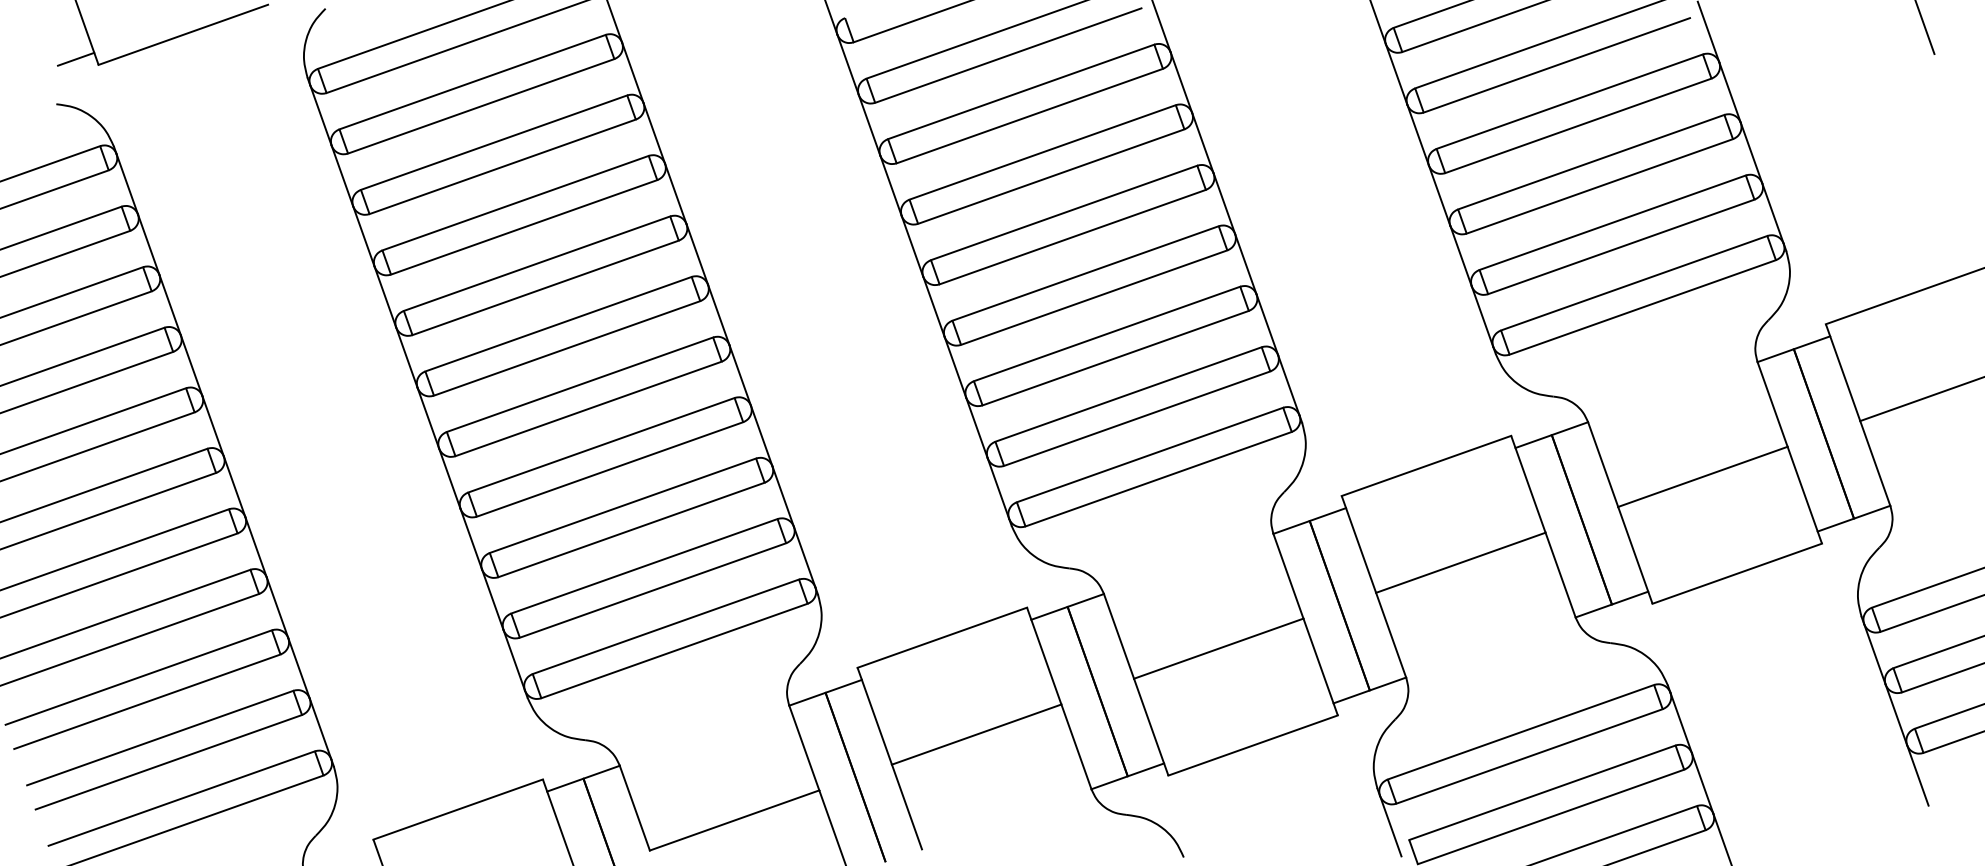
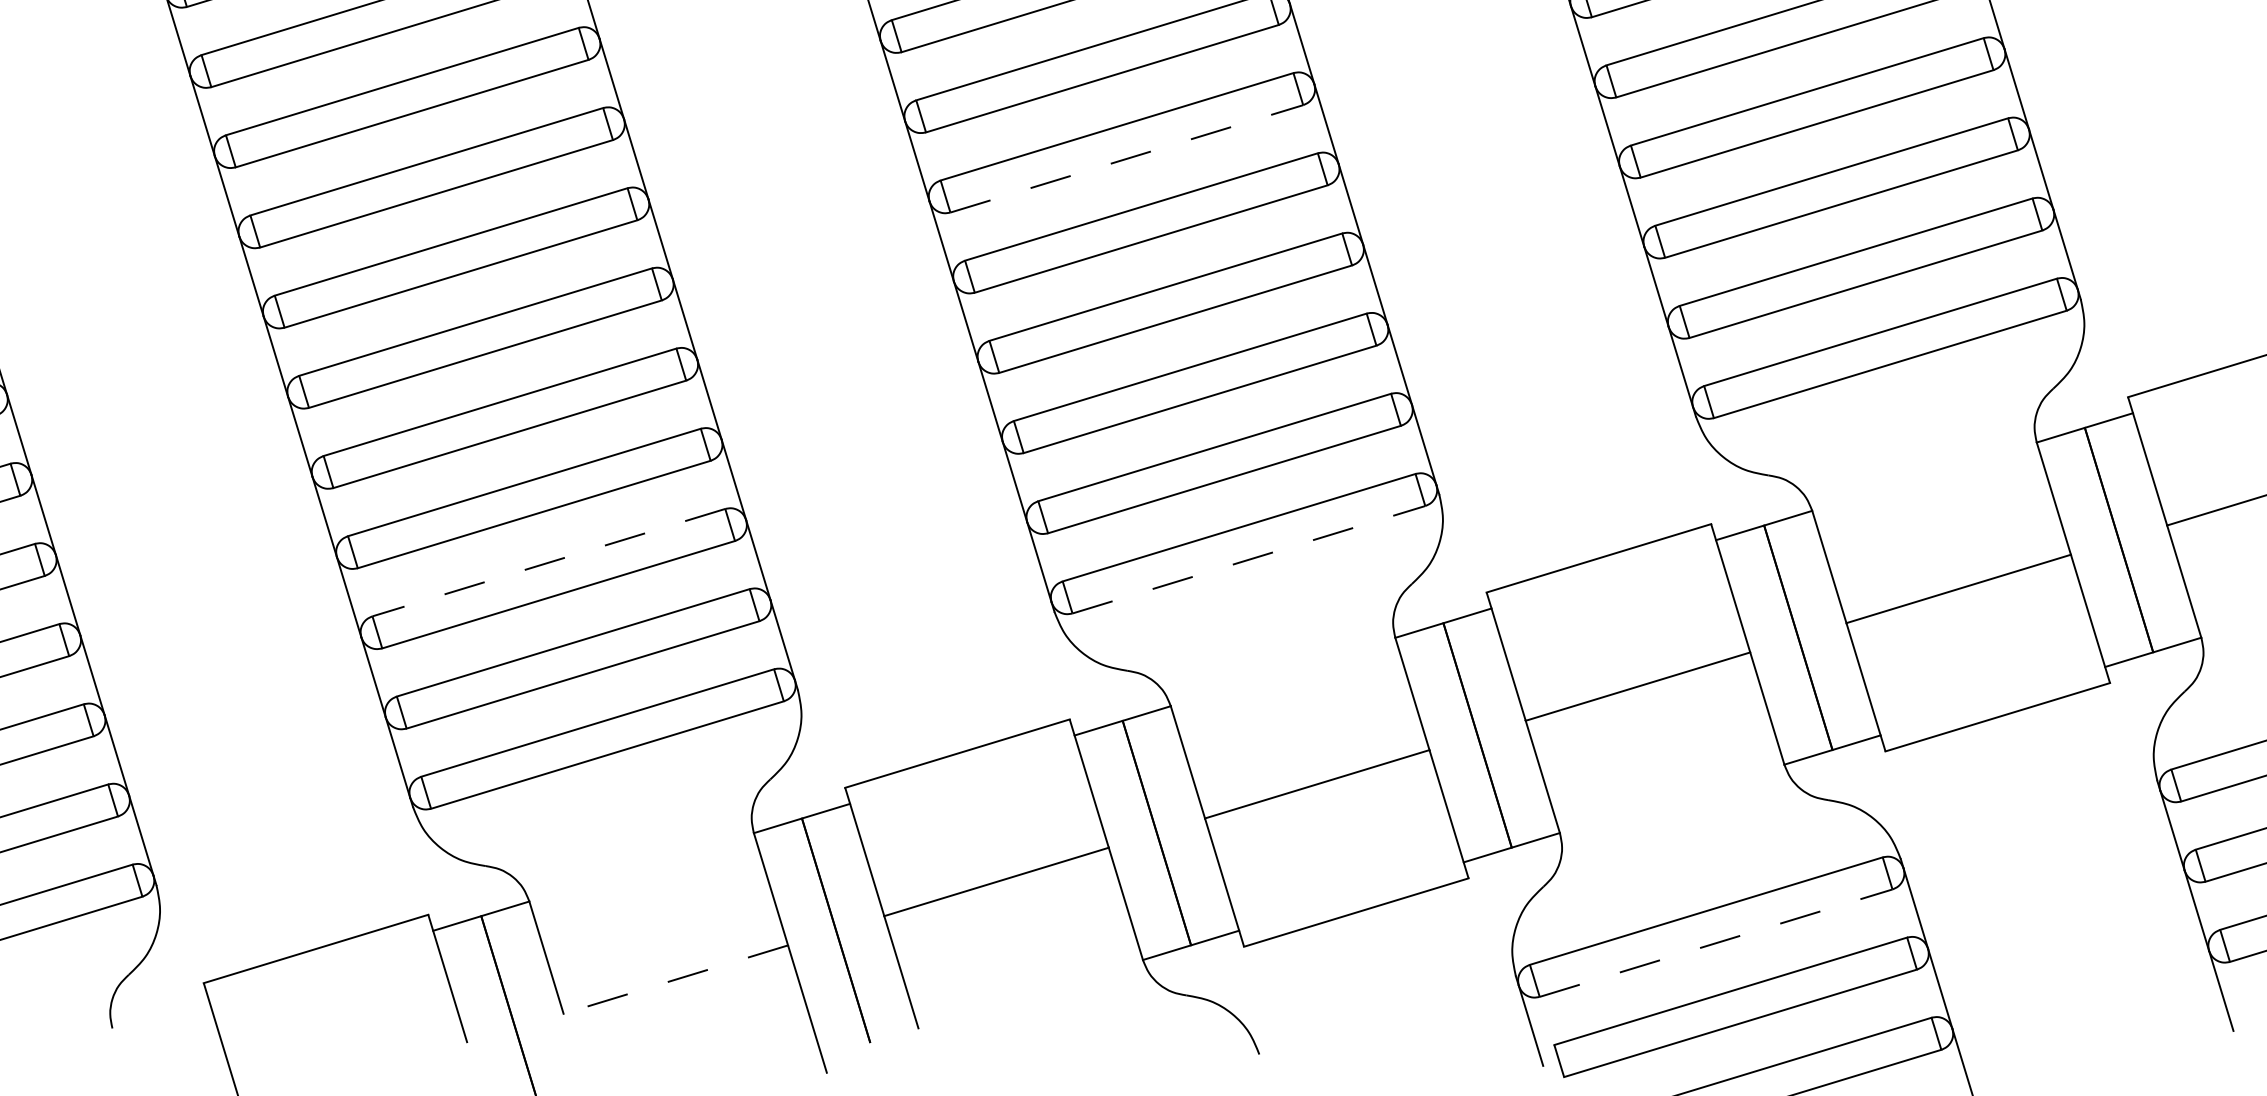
line: (1051, 176) -> (1127, 158), solid -> dashed
line: (1159, 479) -> (1250, 560), solid -> dashed
line: (622, 505) -> (548, 562), solid -> dashed
line: (1530, 756) -> (1717, 943), solid -> dashed
line: (734, 820) -> (675, 979), solid -> dashed

